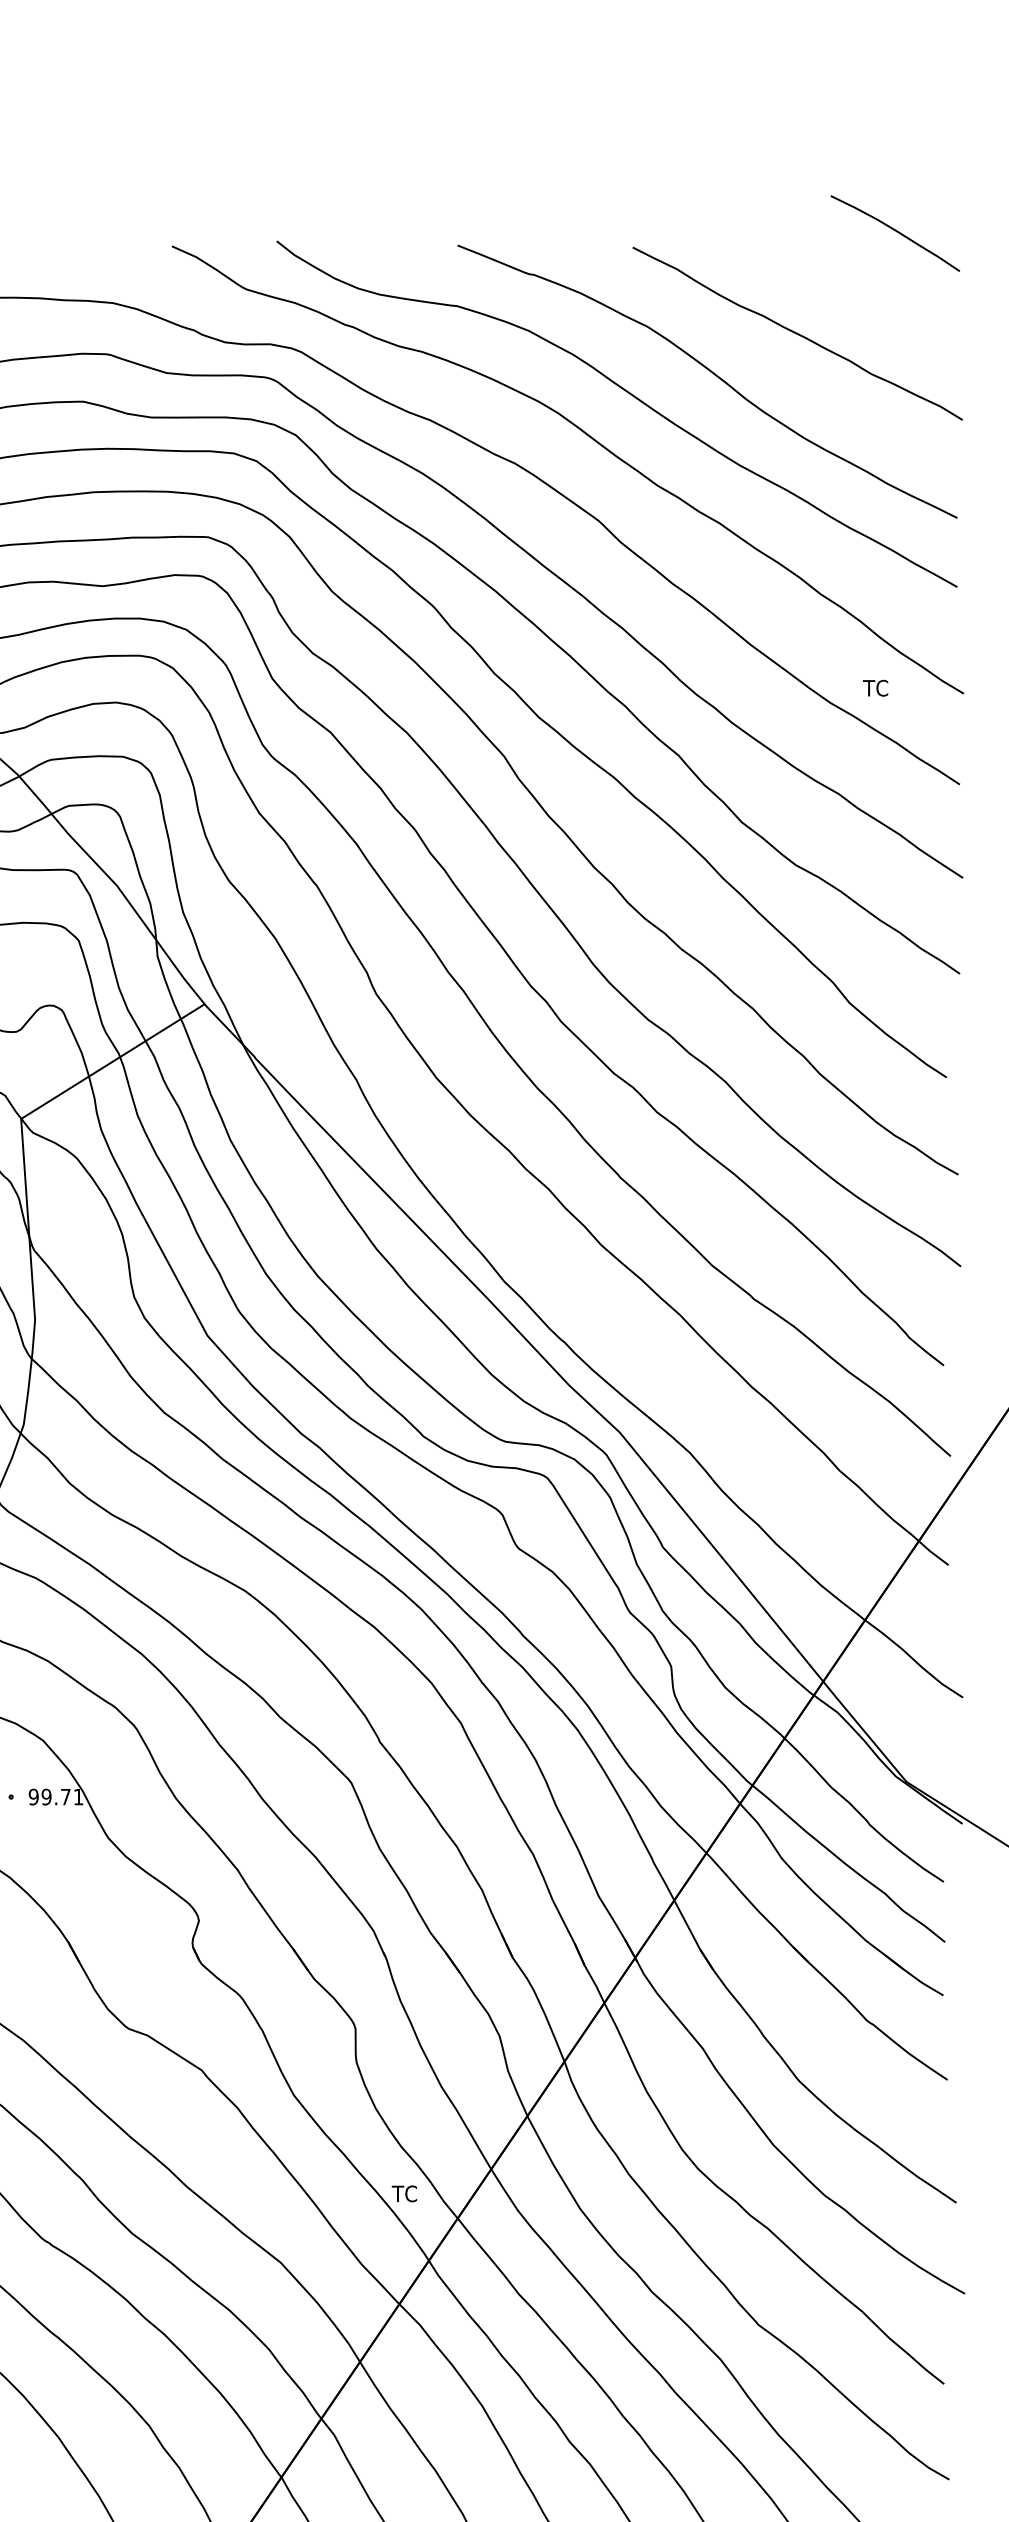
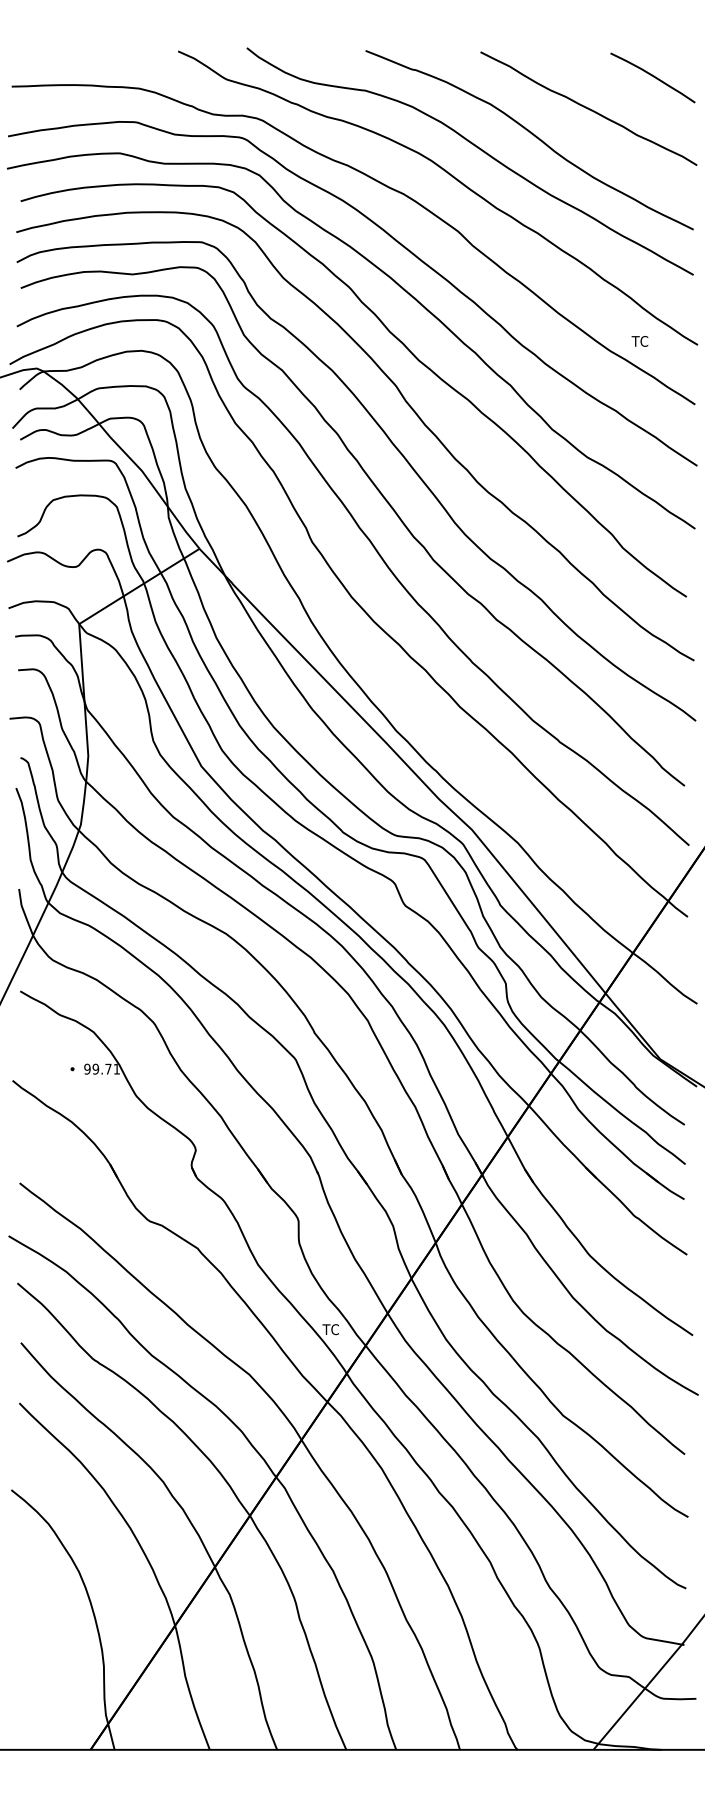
curve: (894, 231) -> (652, 76), moved

